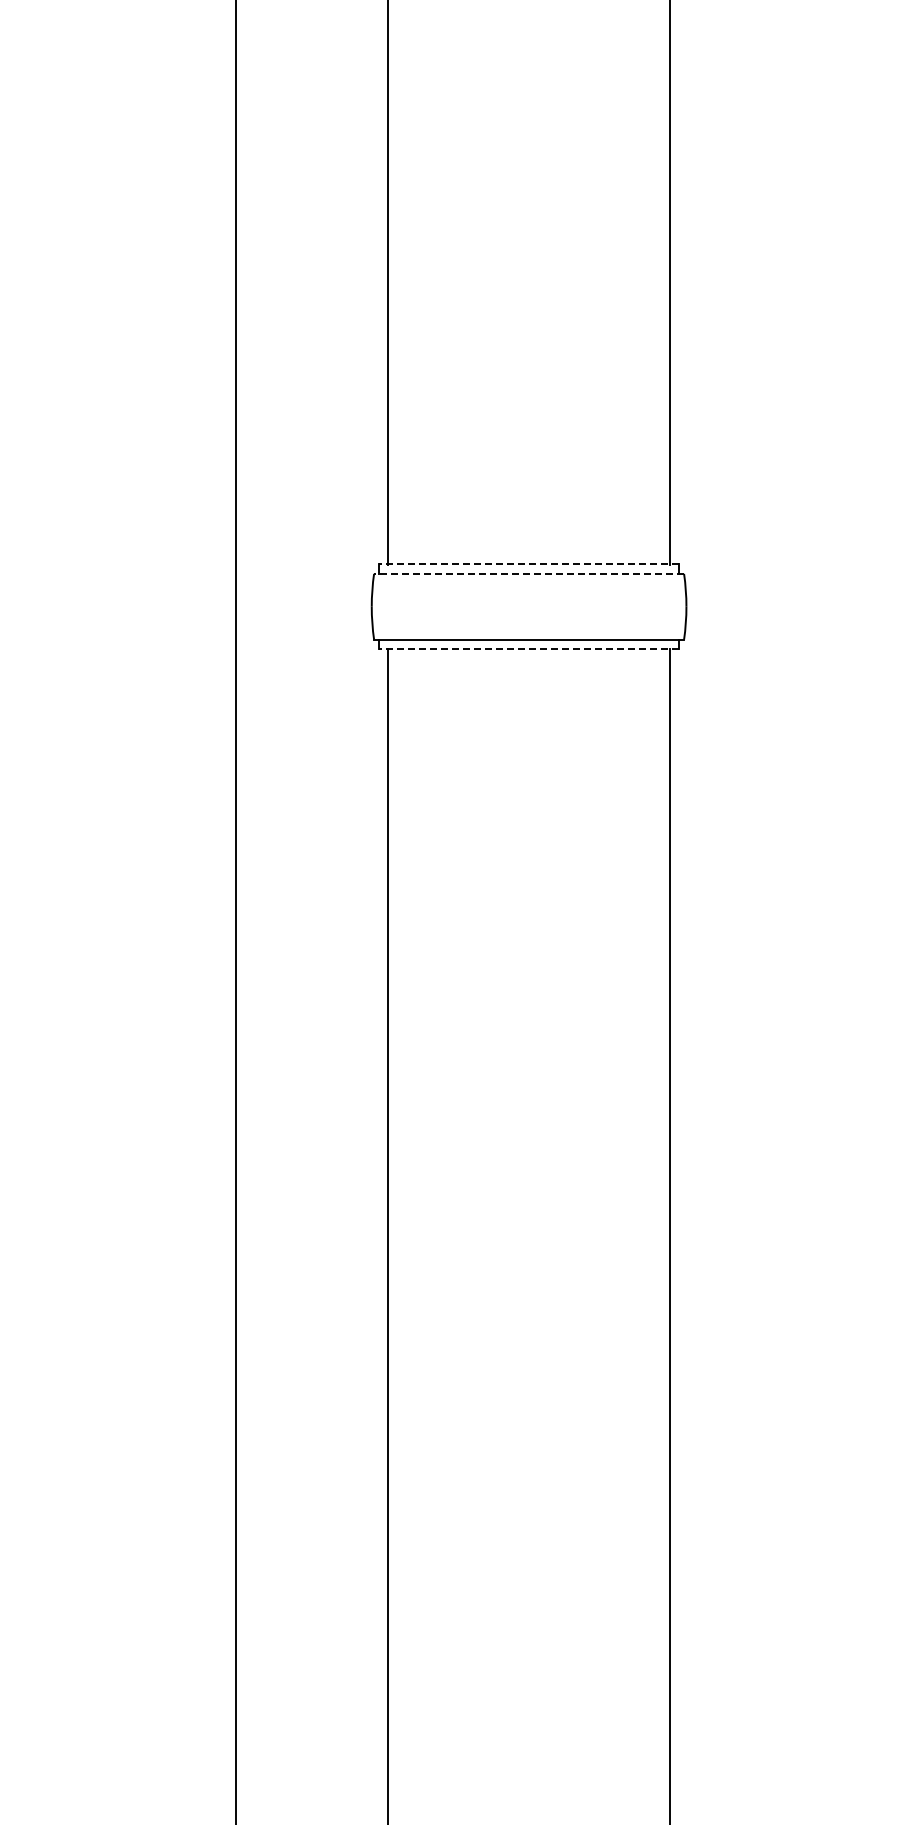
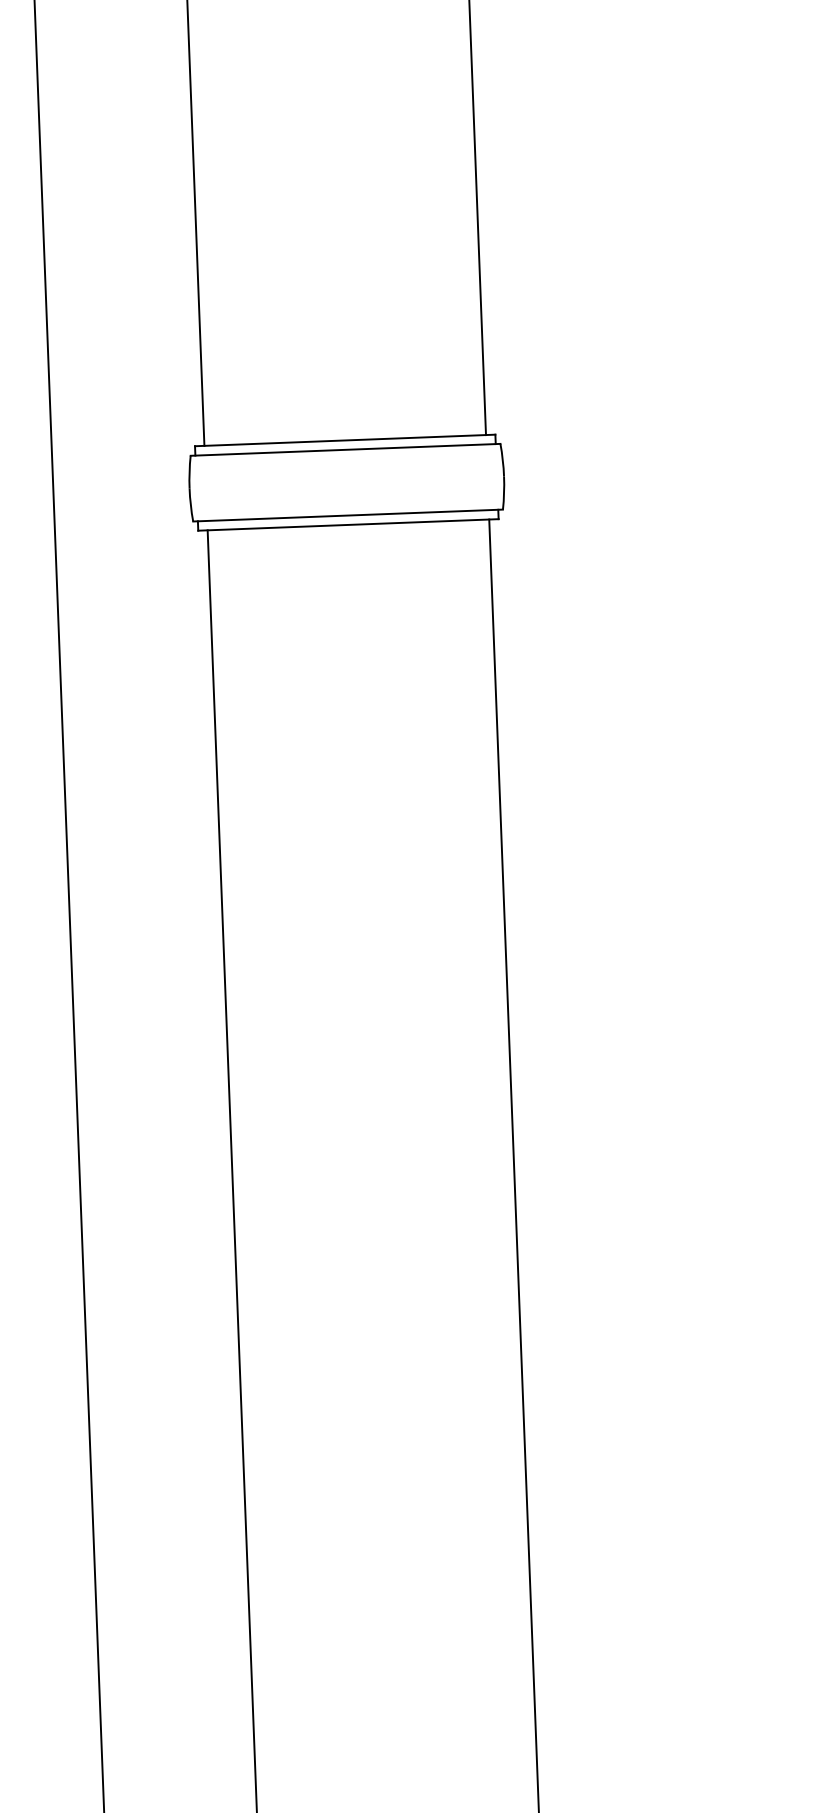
line: (528, 564) -> (344, 440), dashed -> solid
line: (529, 573) -> (345, 449), dashed -> solid
line: (528, 649) -> (347, 525), dashed -> solid

